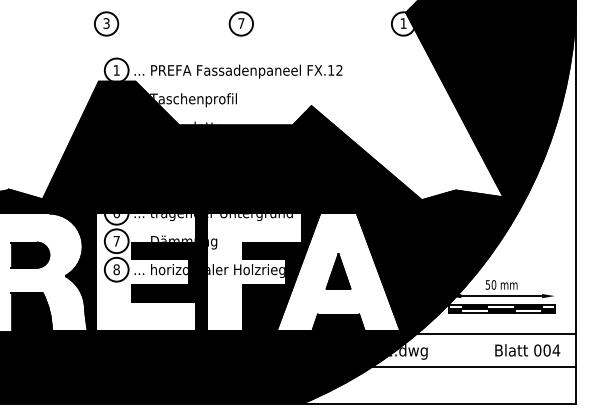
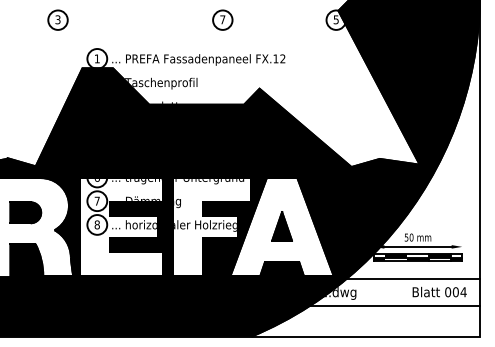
part: (106, 23) -> (57, 19), moved
part: (240, 23) -> (222, 19), moved
text: (403, 23) -> (336, 19), 1 -> 5

